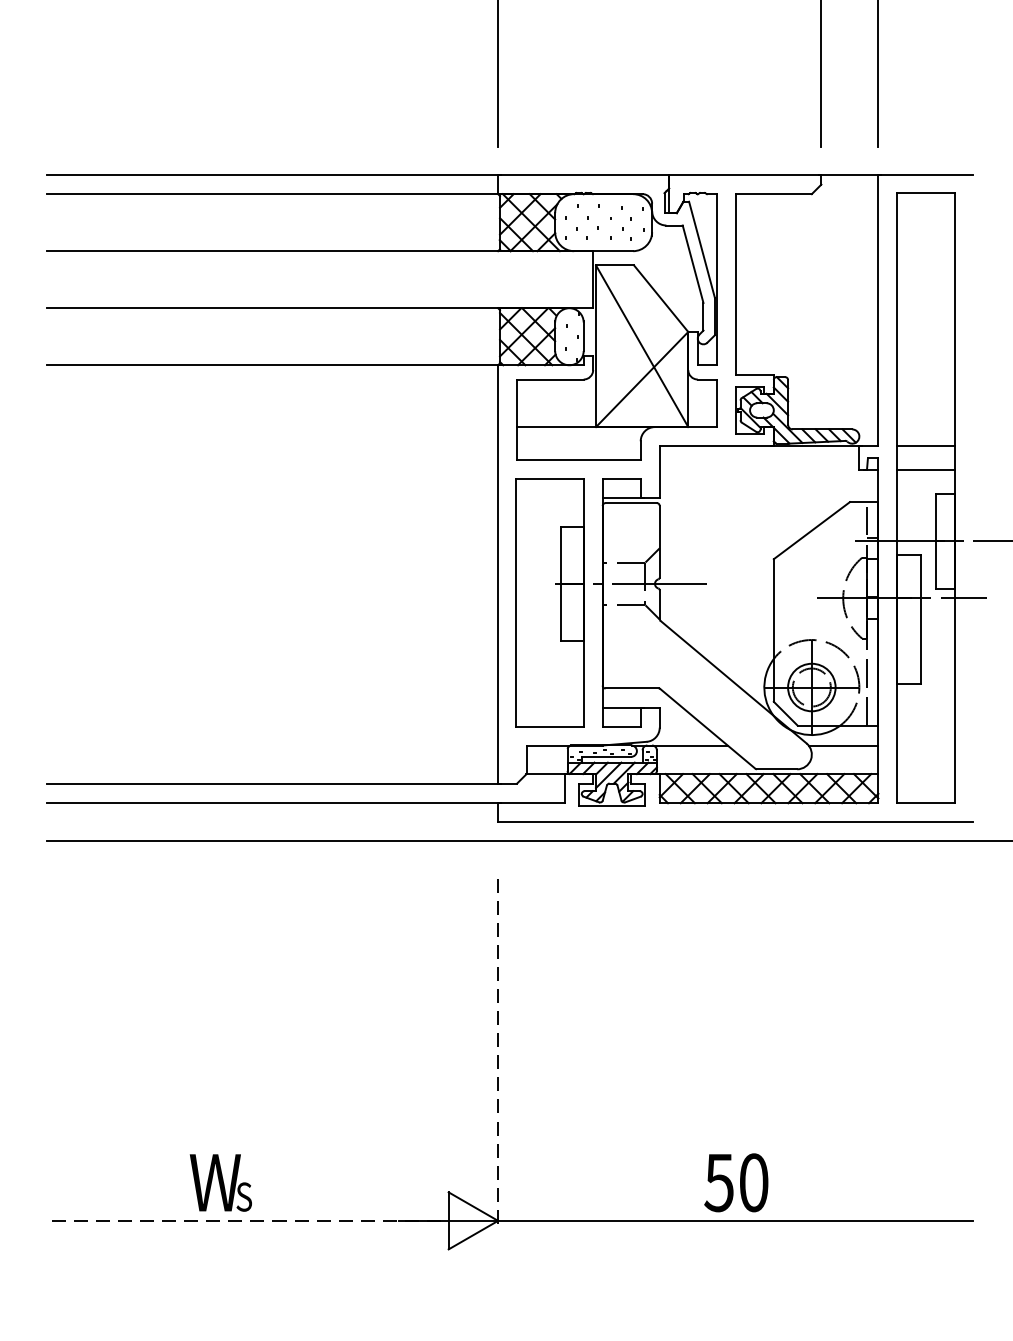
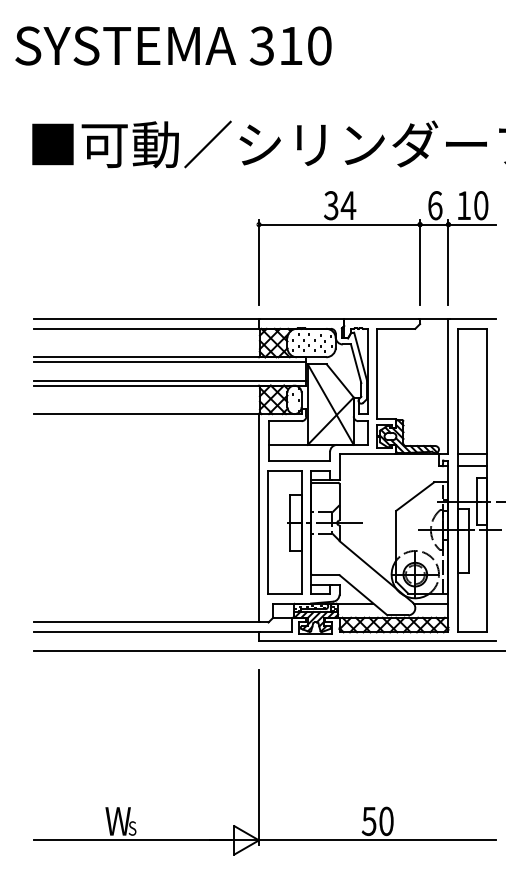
line: (320, 261) -> (170, 362), added
line: (320, 297) -> (170, 380), added
line: (499, 1054) -> (259, 757), dashed -> solid
line: (242, 1221) -> (131, 840), dashed -> solid

